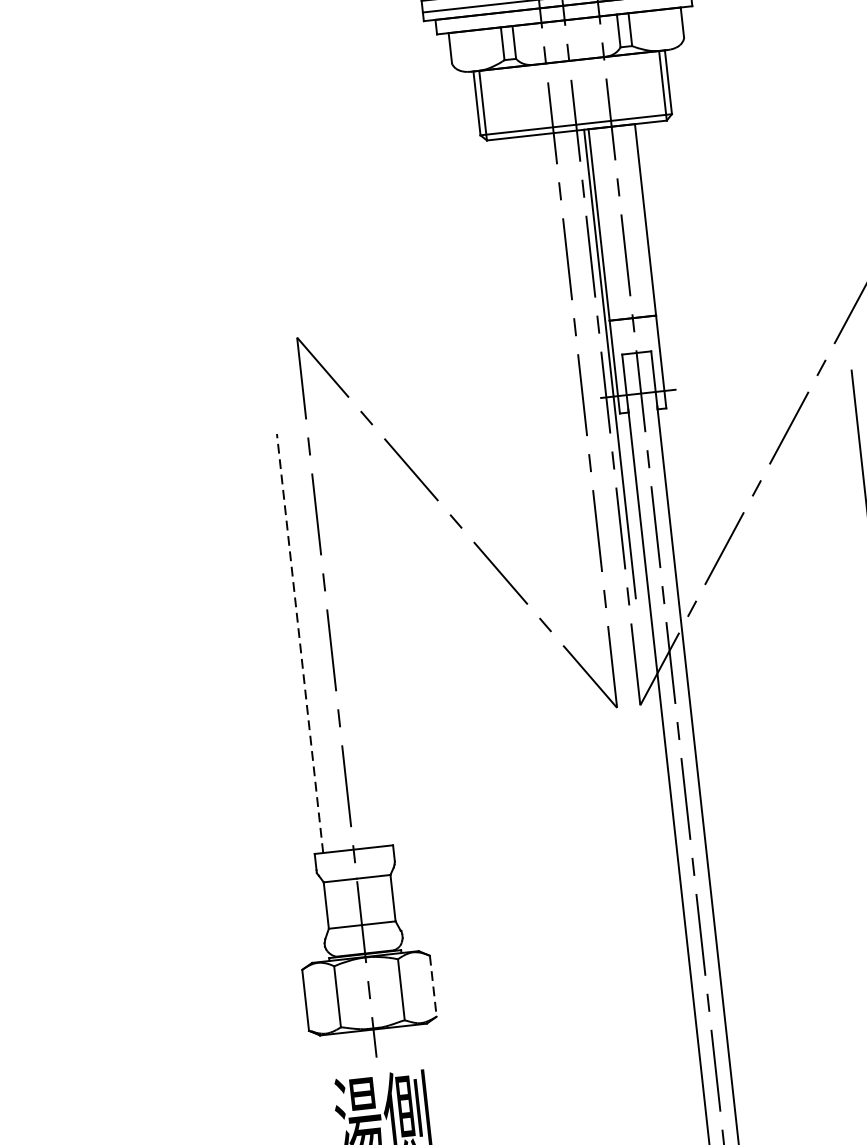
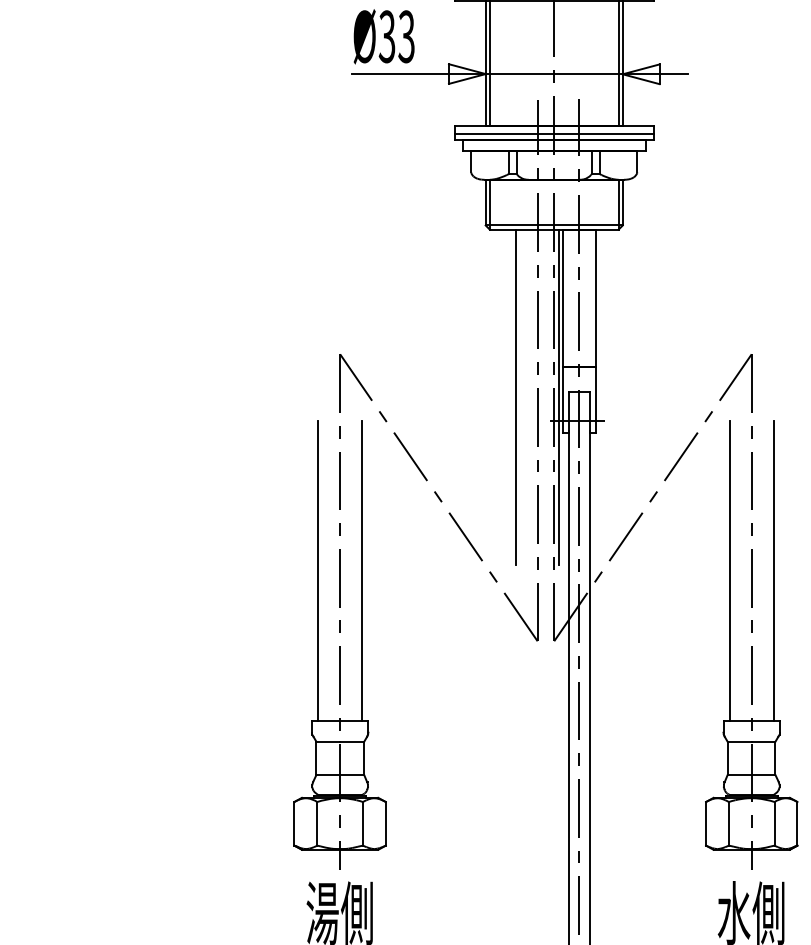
line: (548, 370) -> (515, 397), added
line: (360, 636) -> (361, 570), added
line: (300, 642) -> (318, 570), dashed -> solid
line: (432, 985) -> (385, 823), dashed -> solid

